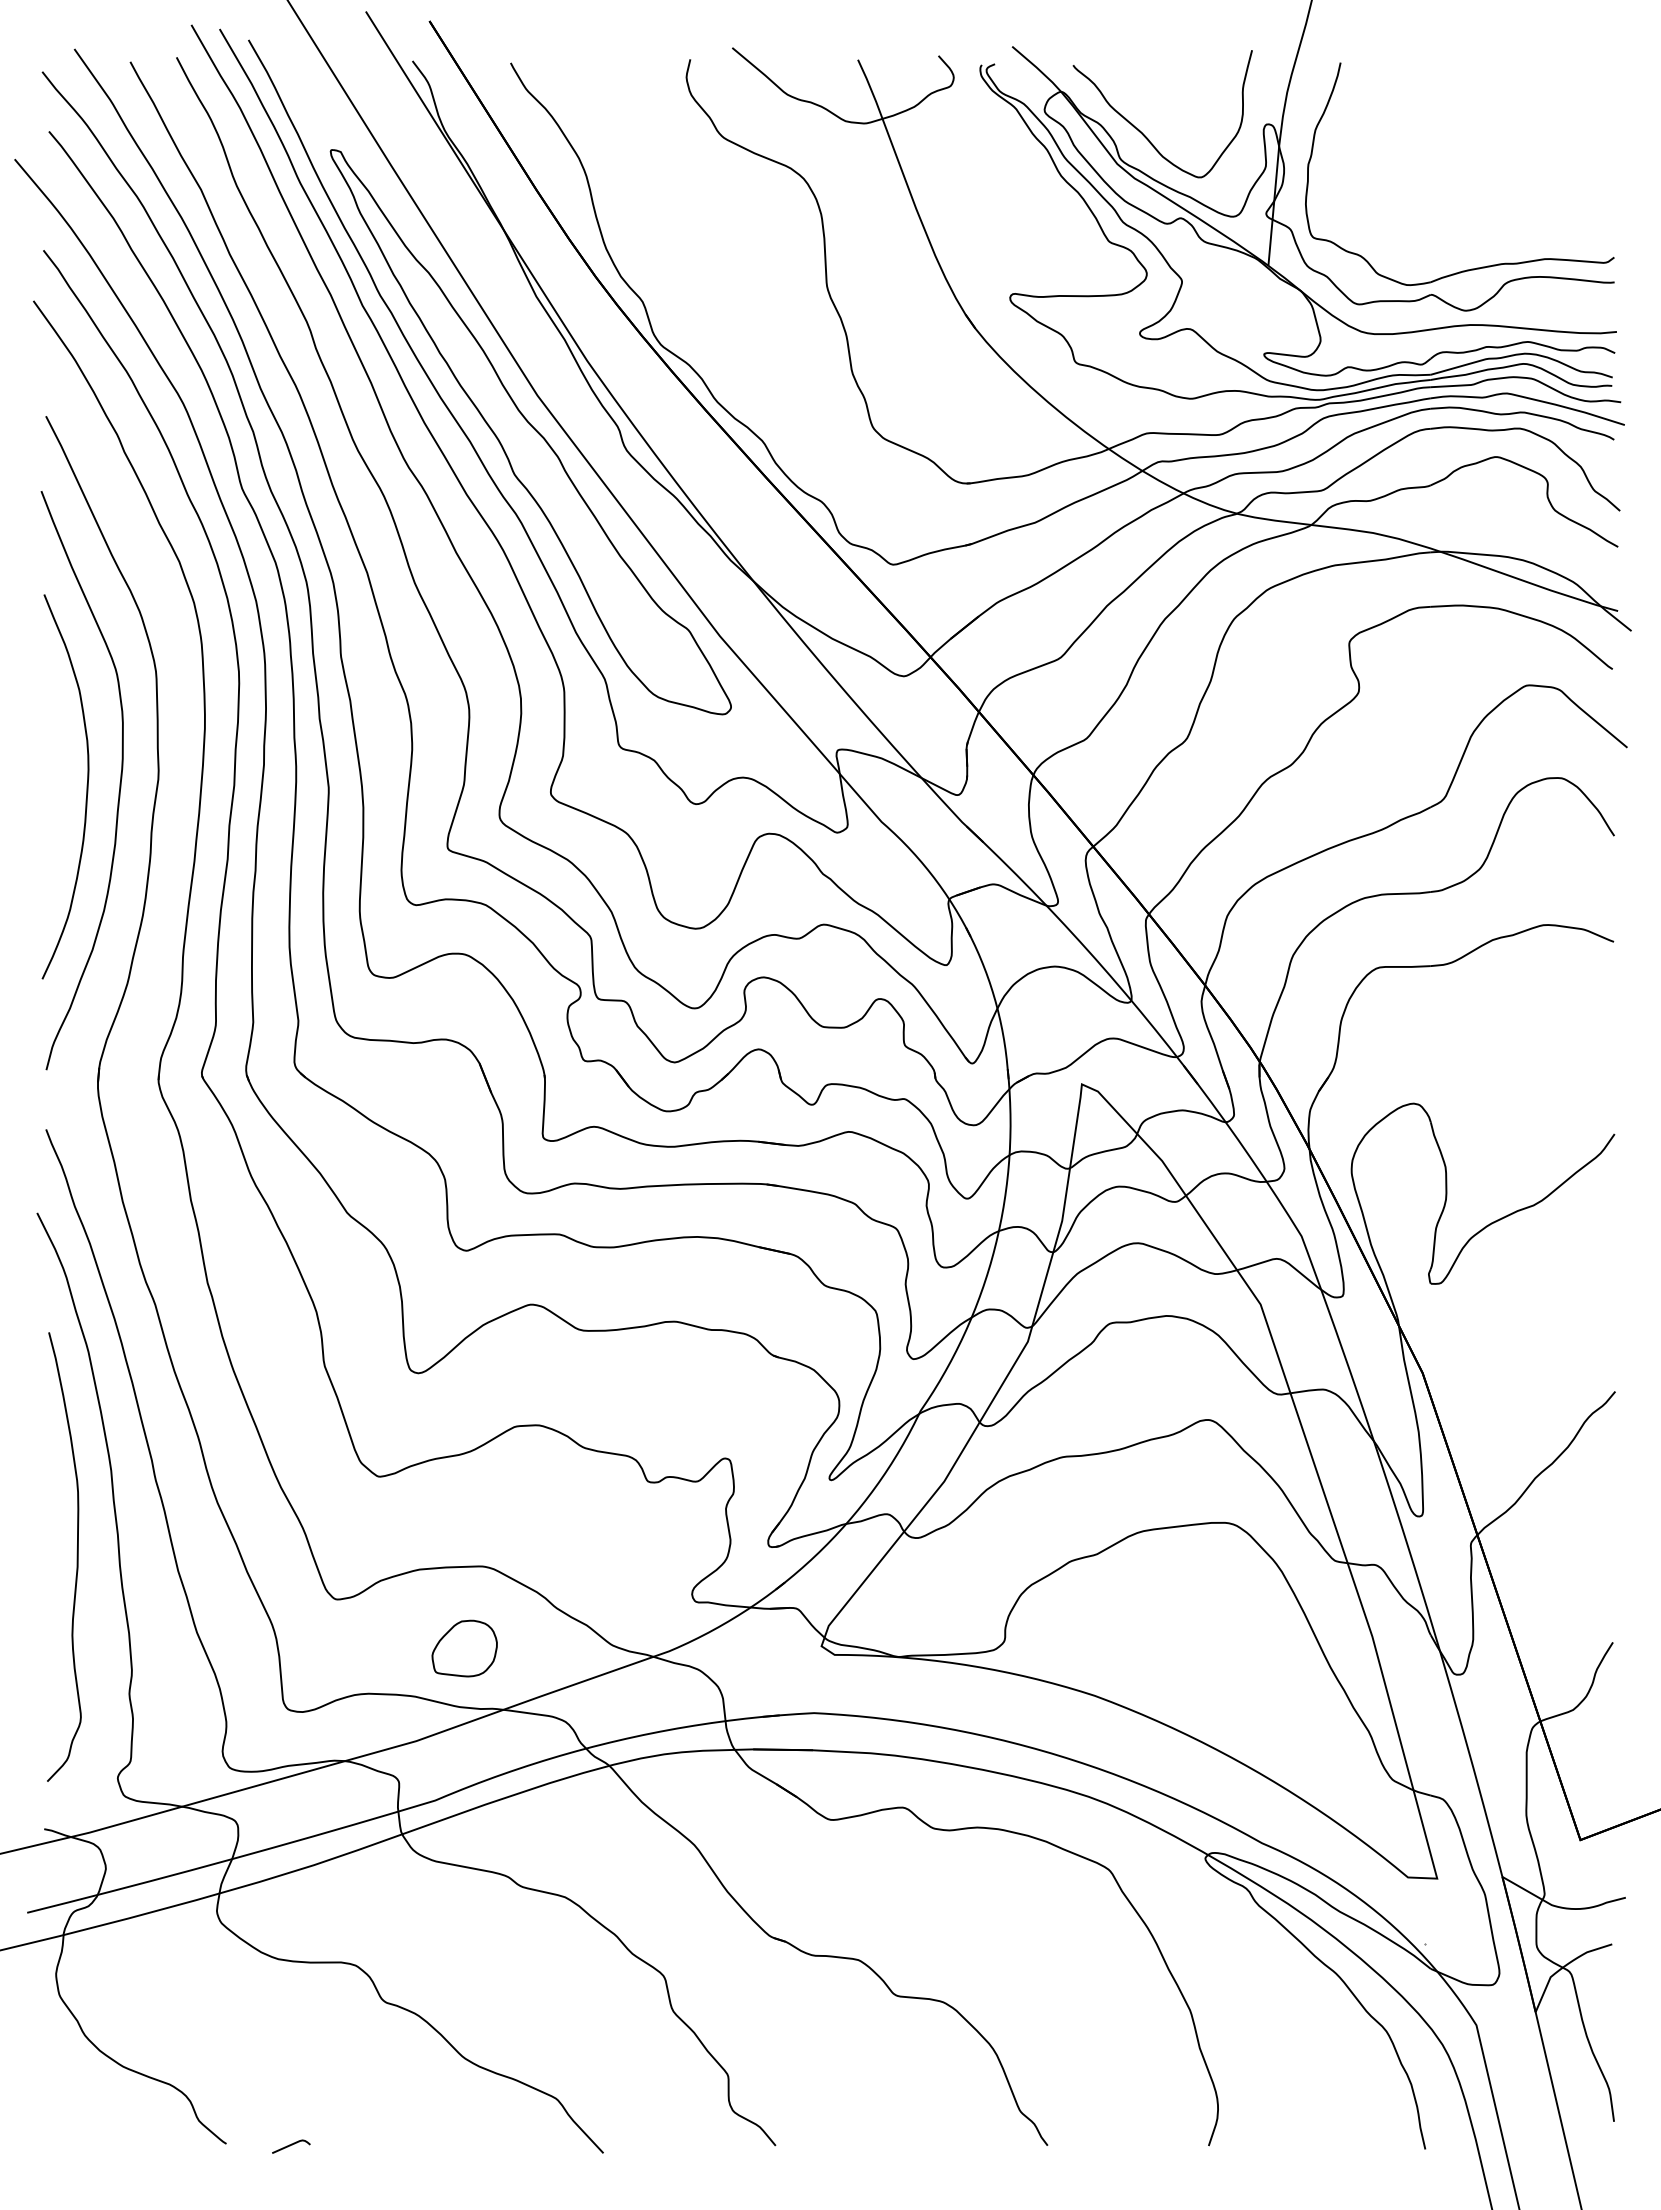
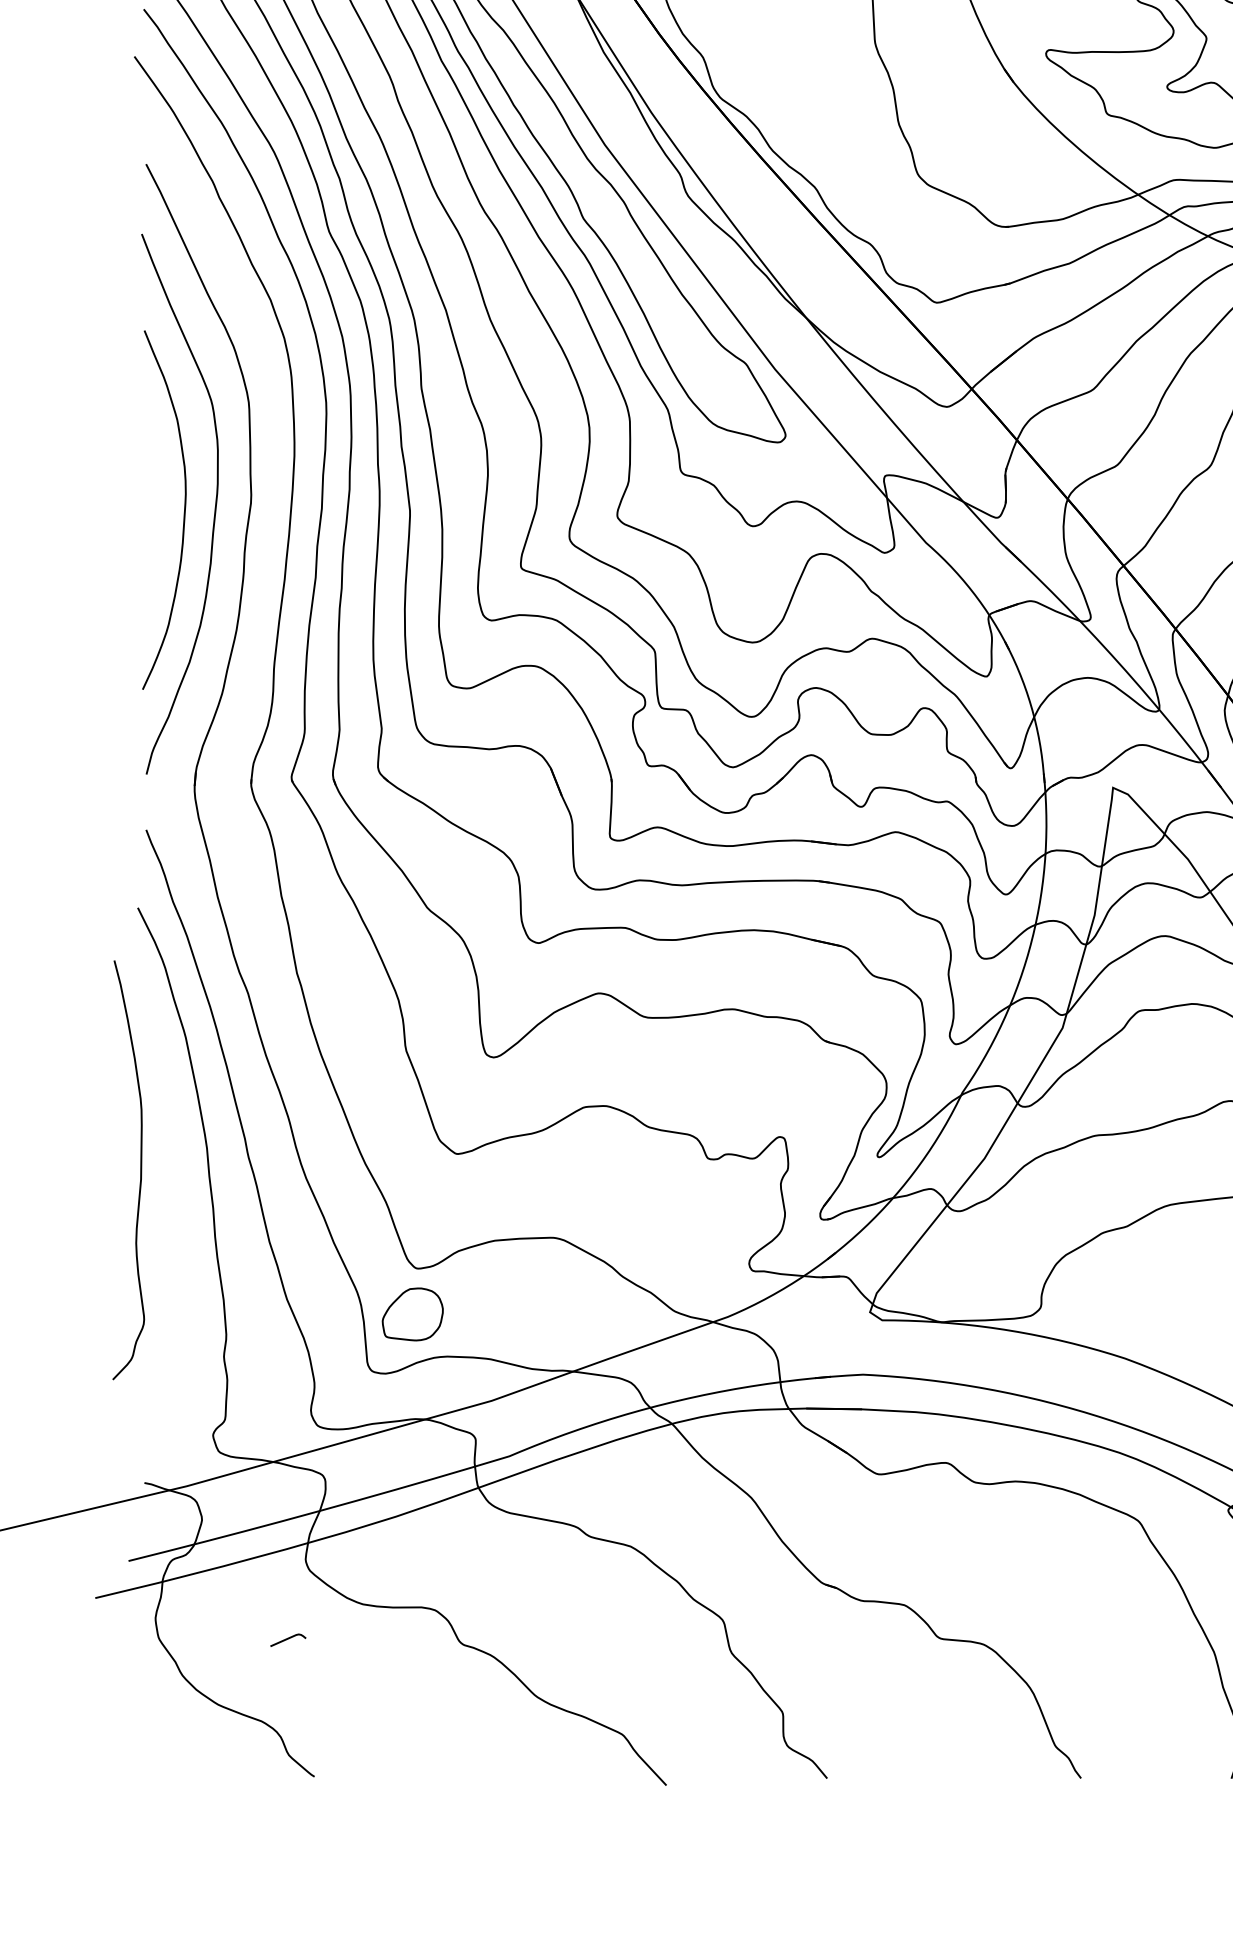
curve: (76, 1556) -> (140, 1169), moved
part: (464, 1648) -> (412, 1314), moved
curve: (291, 2145) -> (288, 1639), moved

